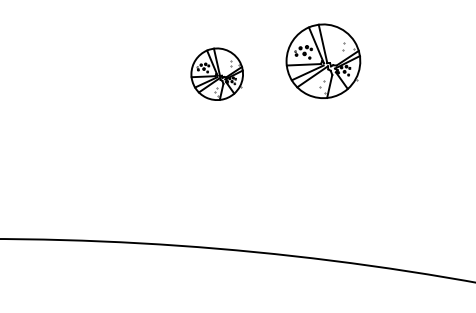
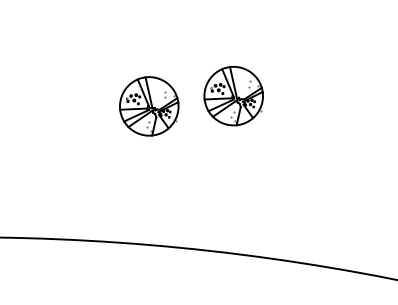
part: (217, 74) -> (149, 106), size x1.43

